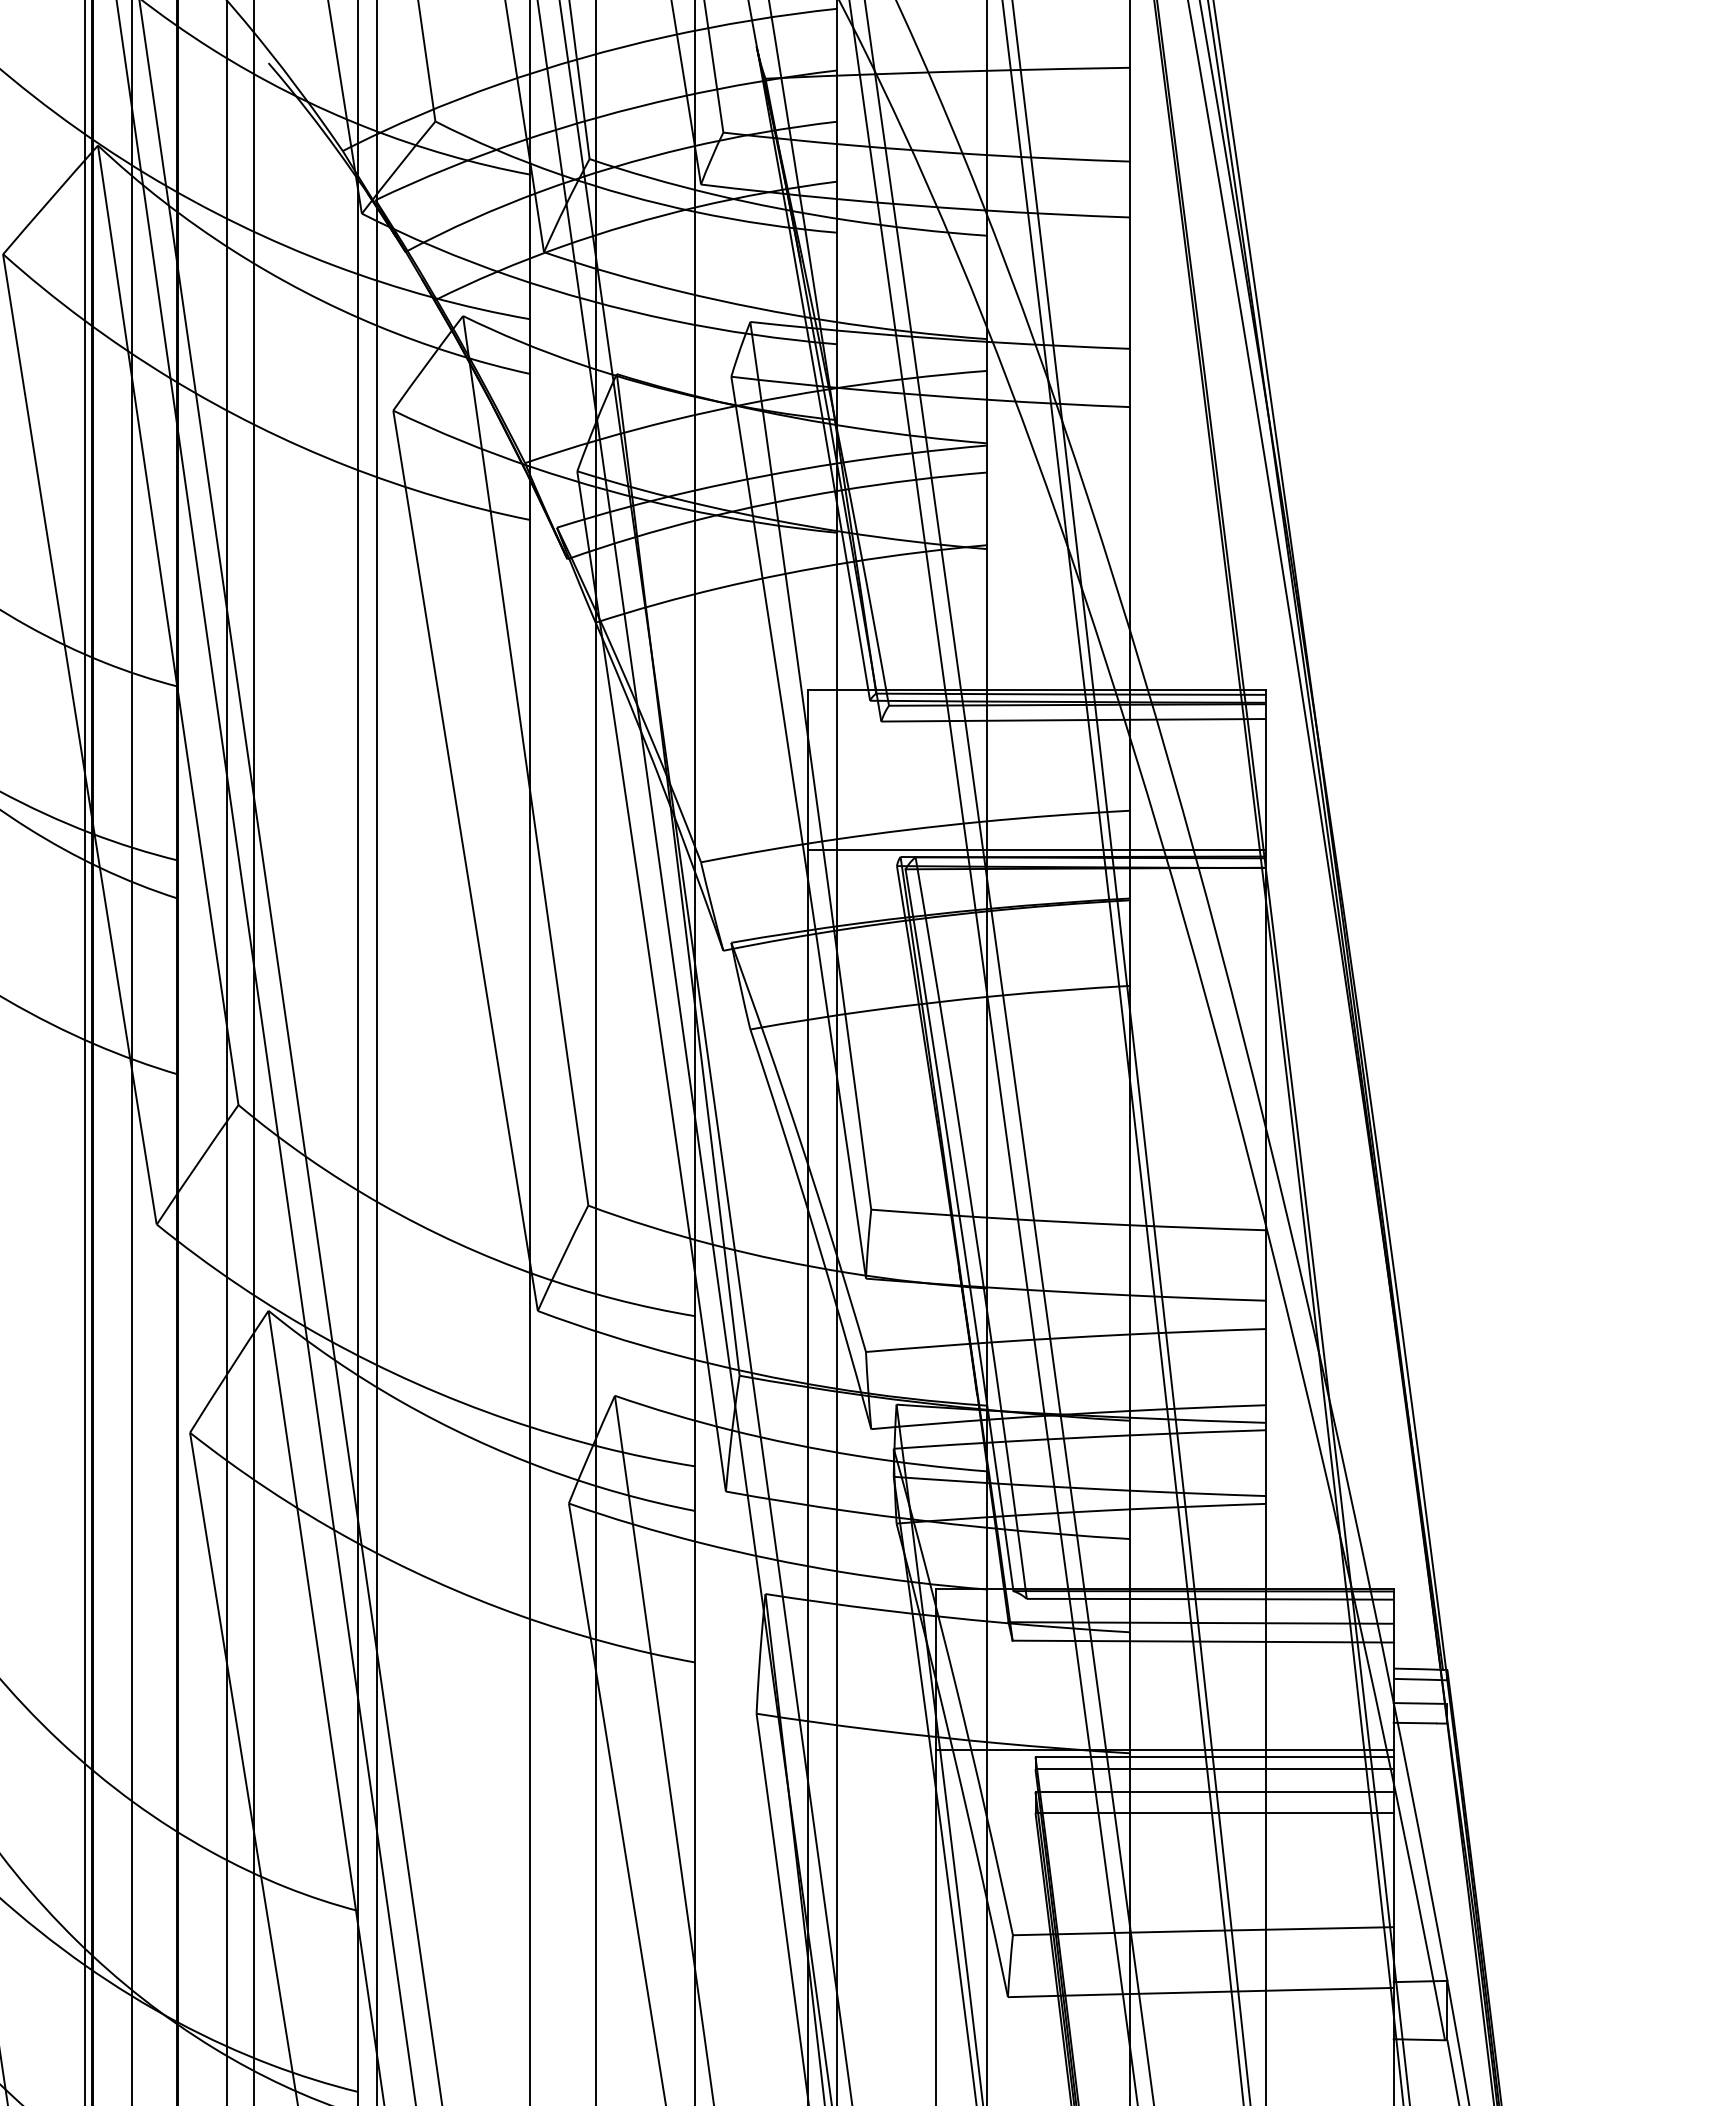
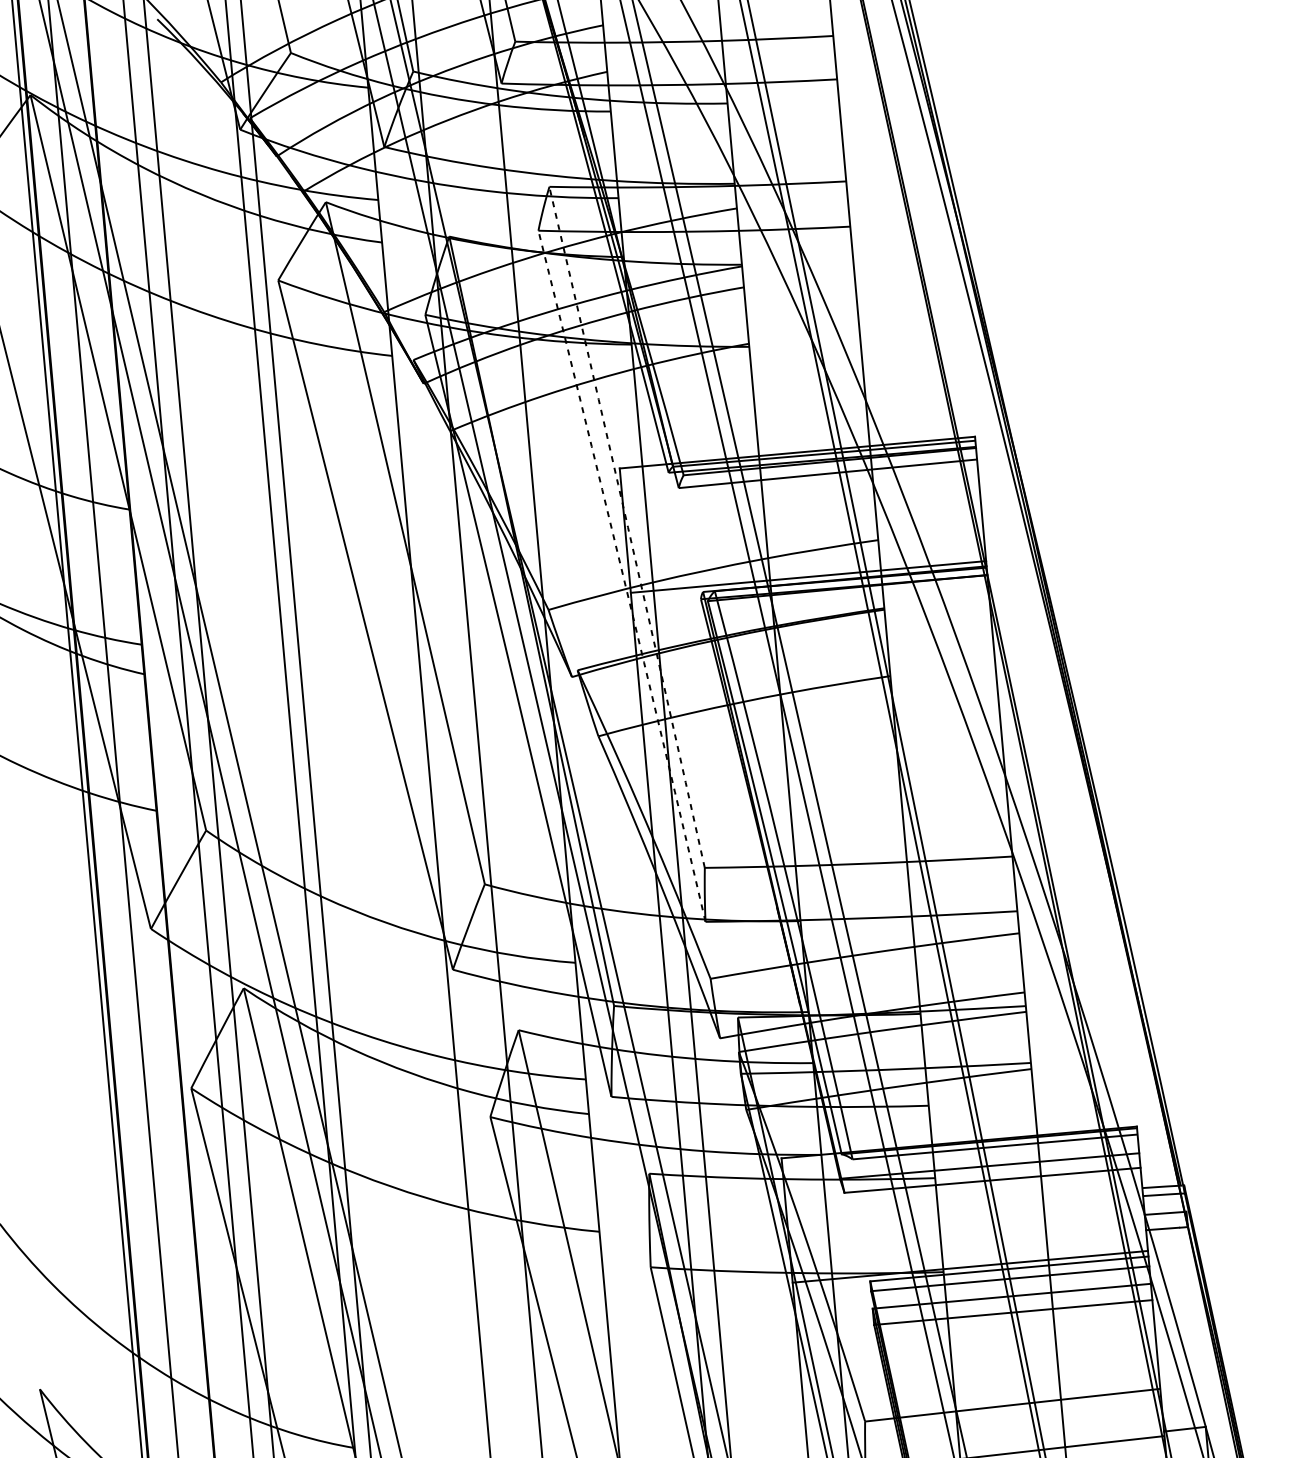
arc: (811, 765) -> (627, 527), solid -> dashed
arc: (800, 827) -> (623, 575), solid -> dashed

